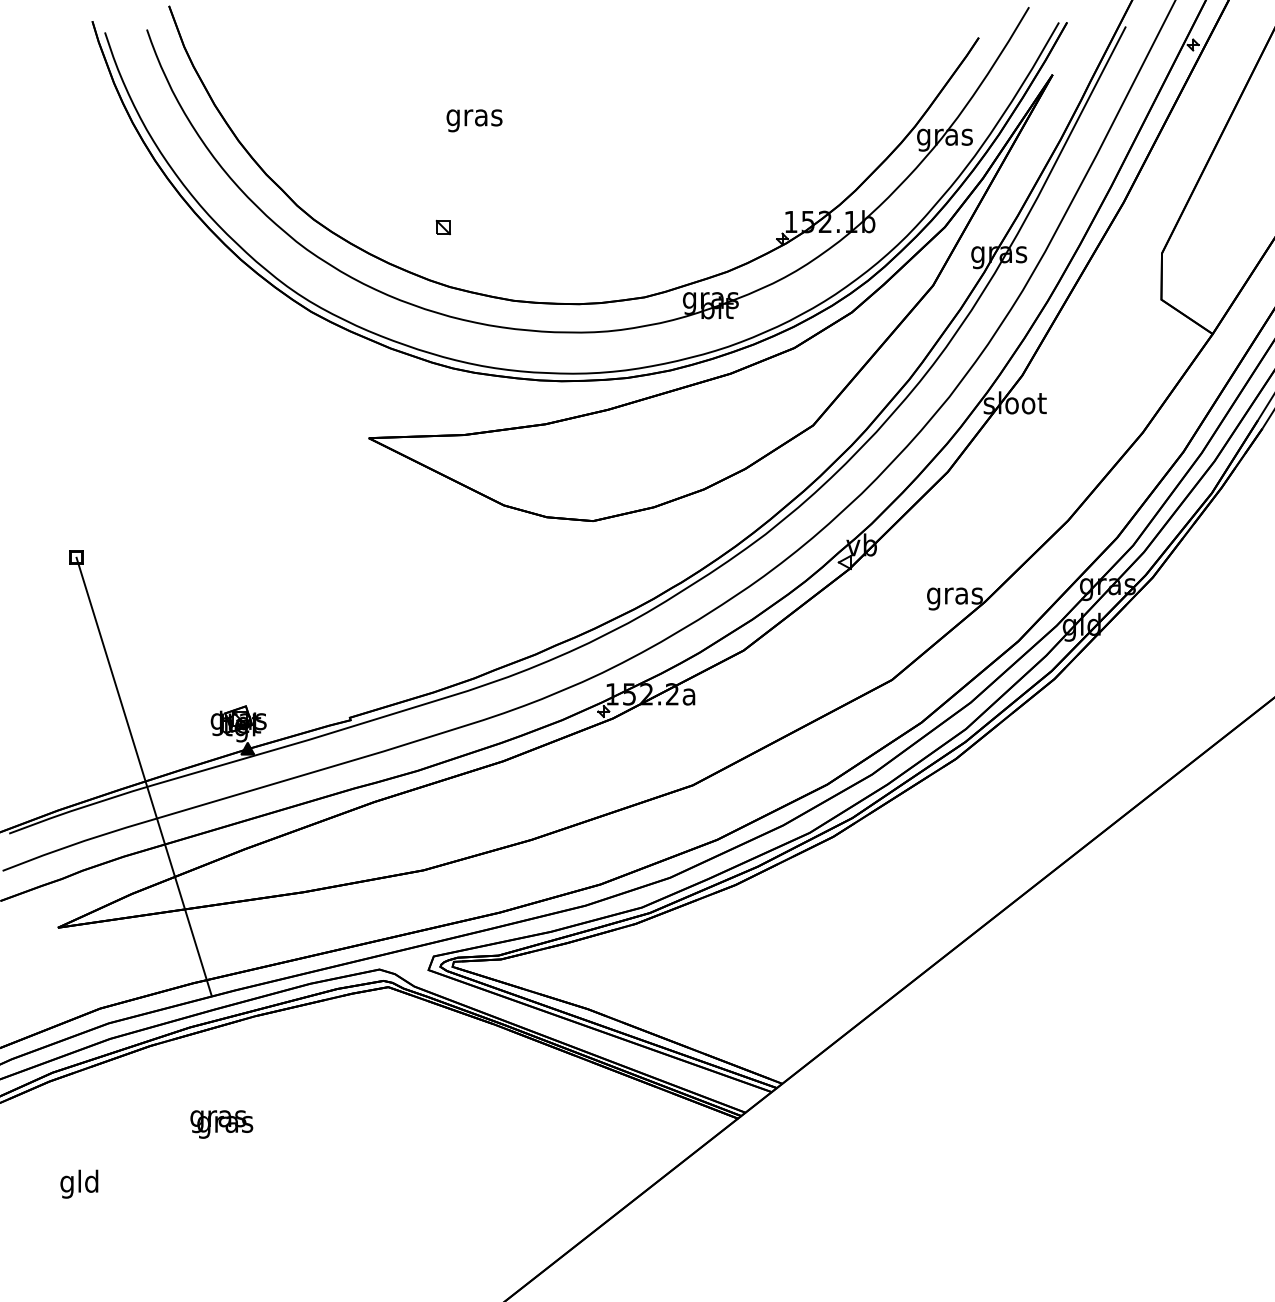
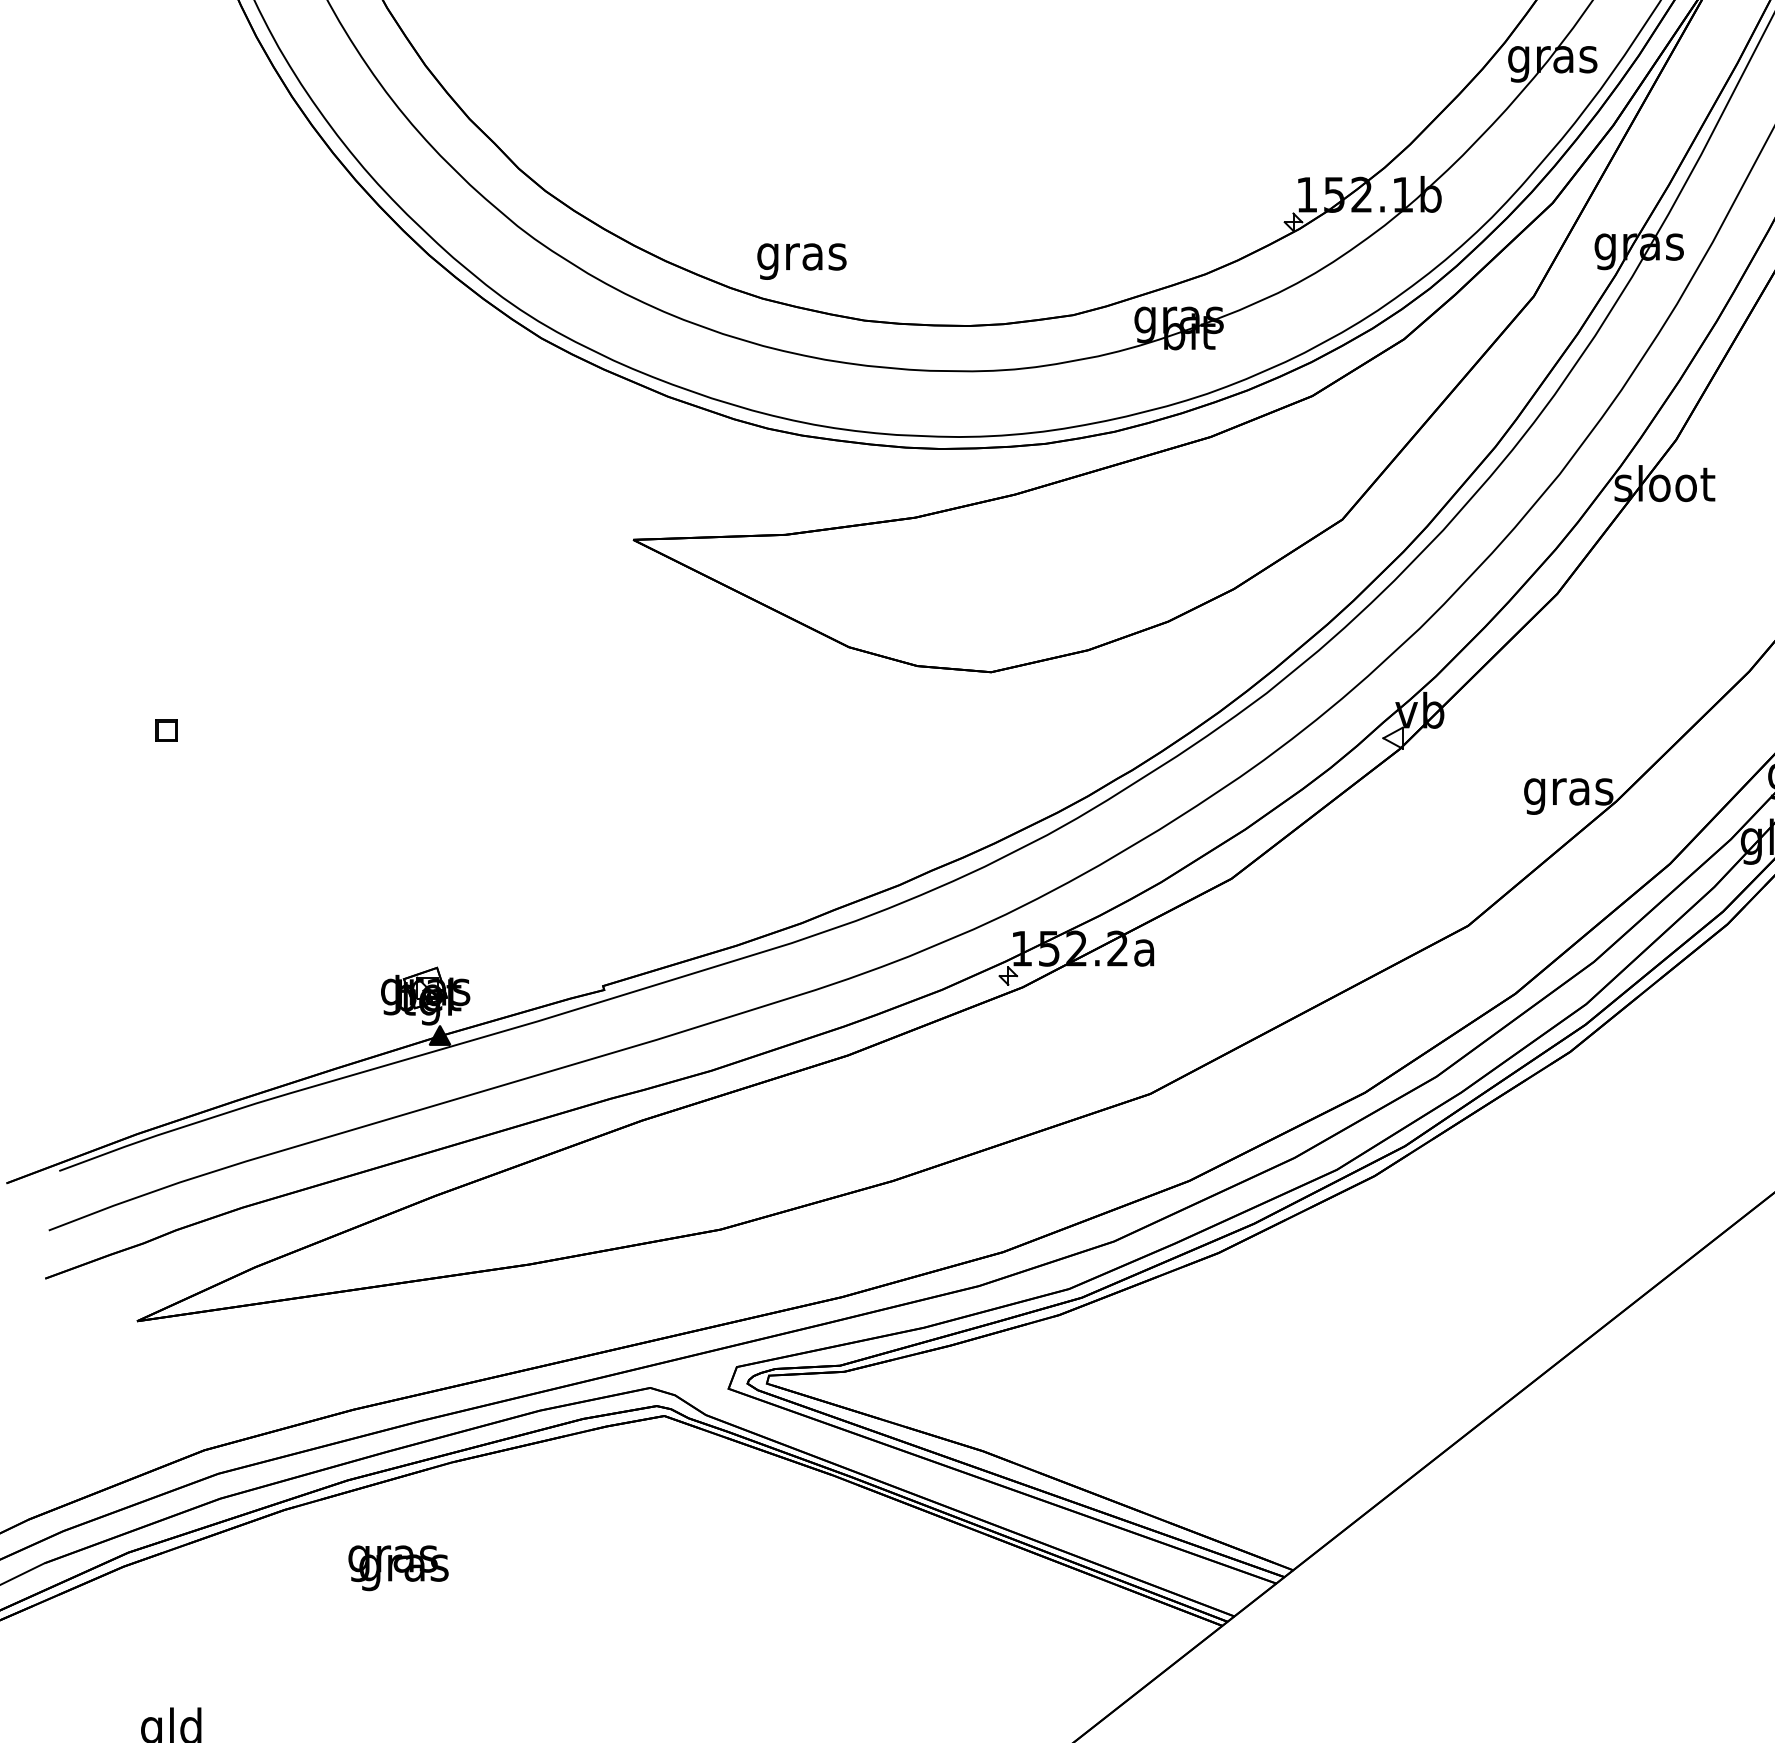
text: (474, 120) -> (801, 261), moved
part: (442, 227) -> (750, 203), removed
line: (143, 776) -> (273, 1079), removed
text: (221, 1124) -> (398, 1568), moved

